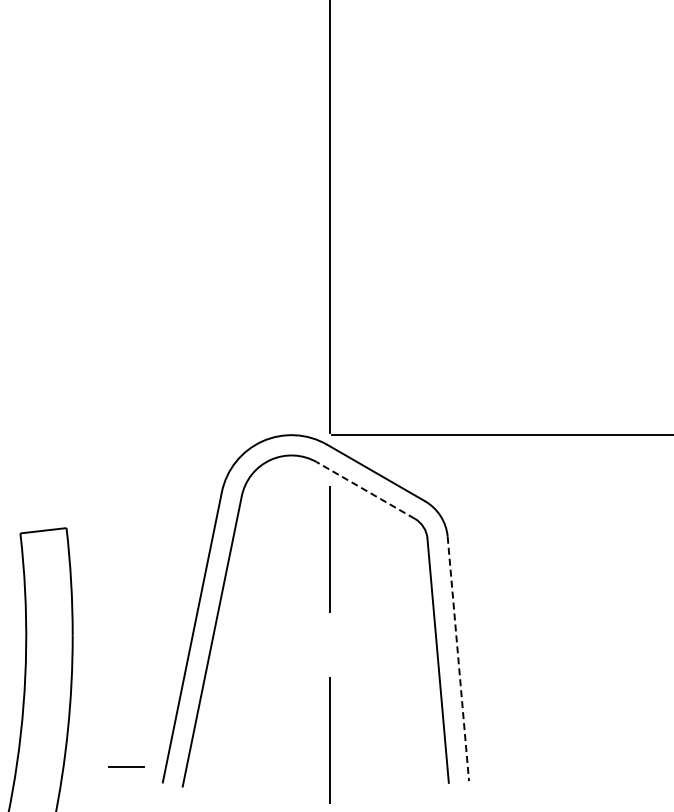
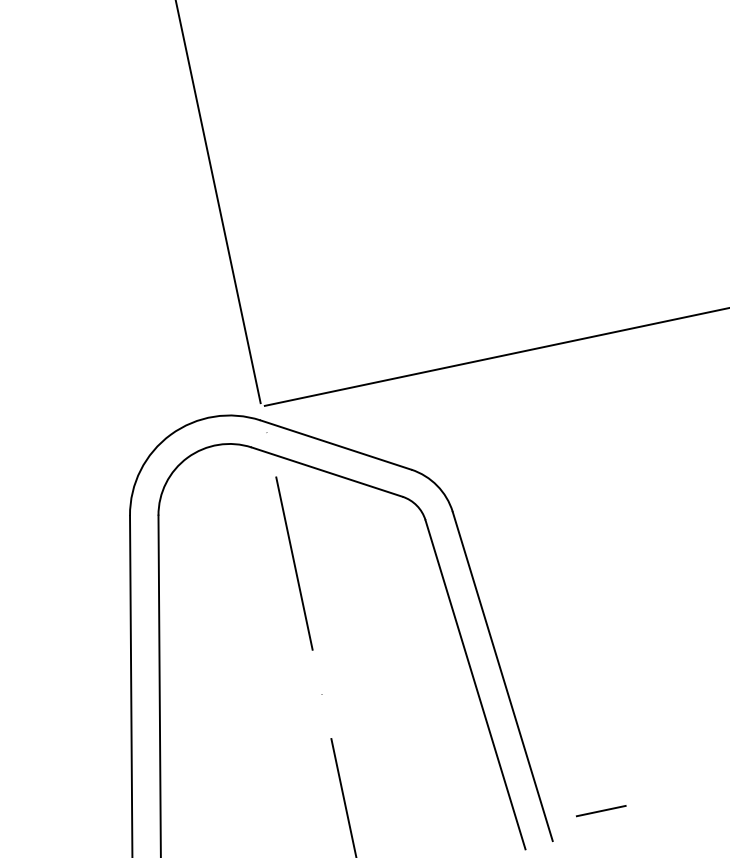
line: (365, 490) -> (326, 472), dashed -> solid
line: (458, 658) -> (502, 675), dashed -> solid
line: (507, 766) -> (601, 809), added

